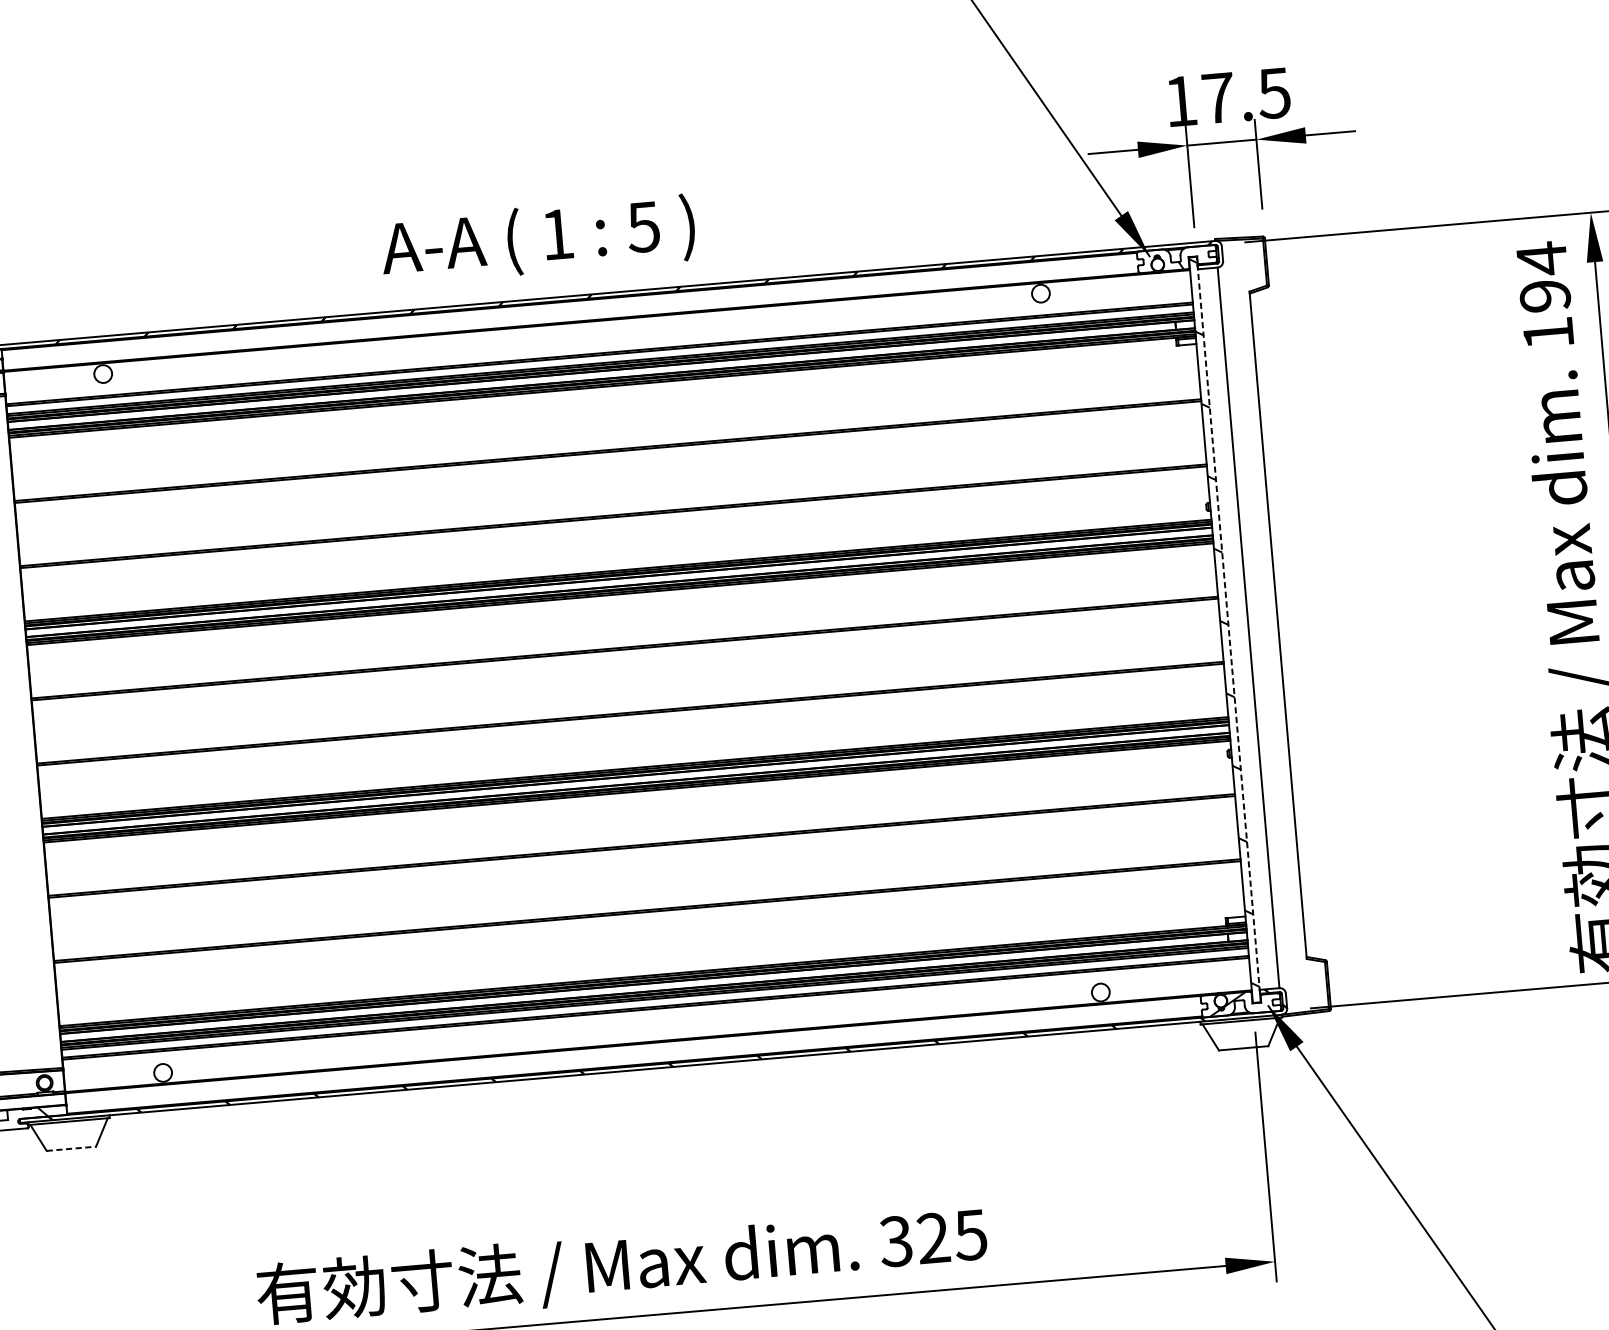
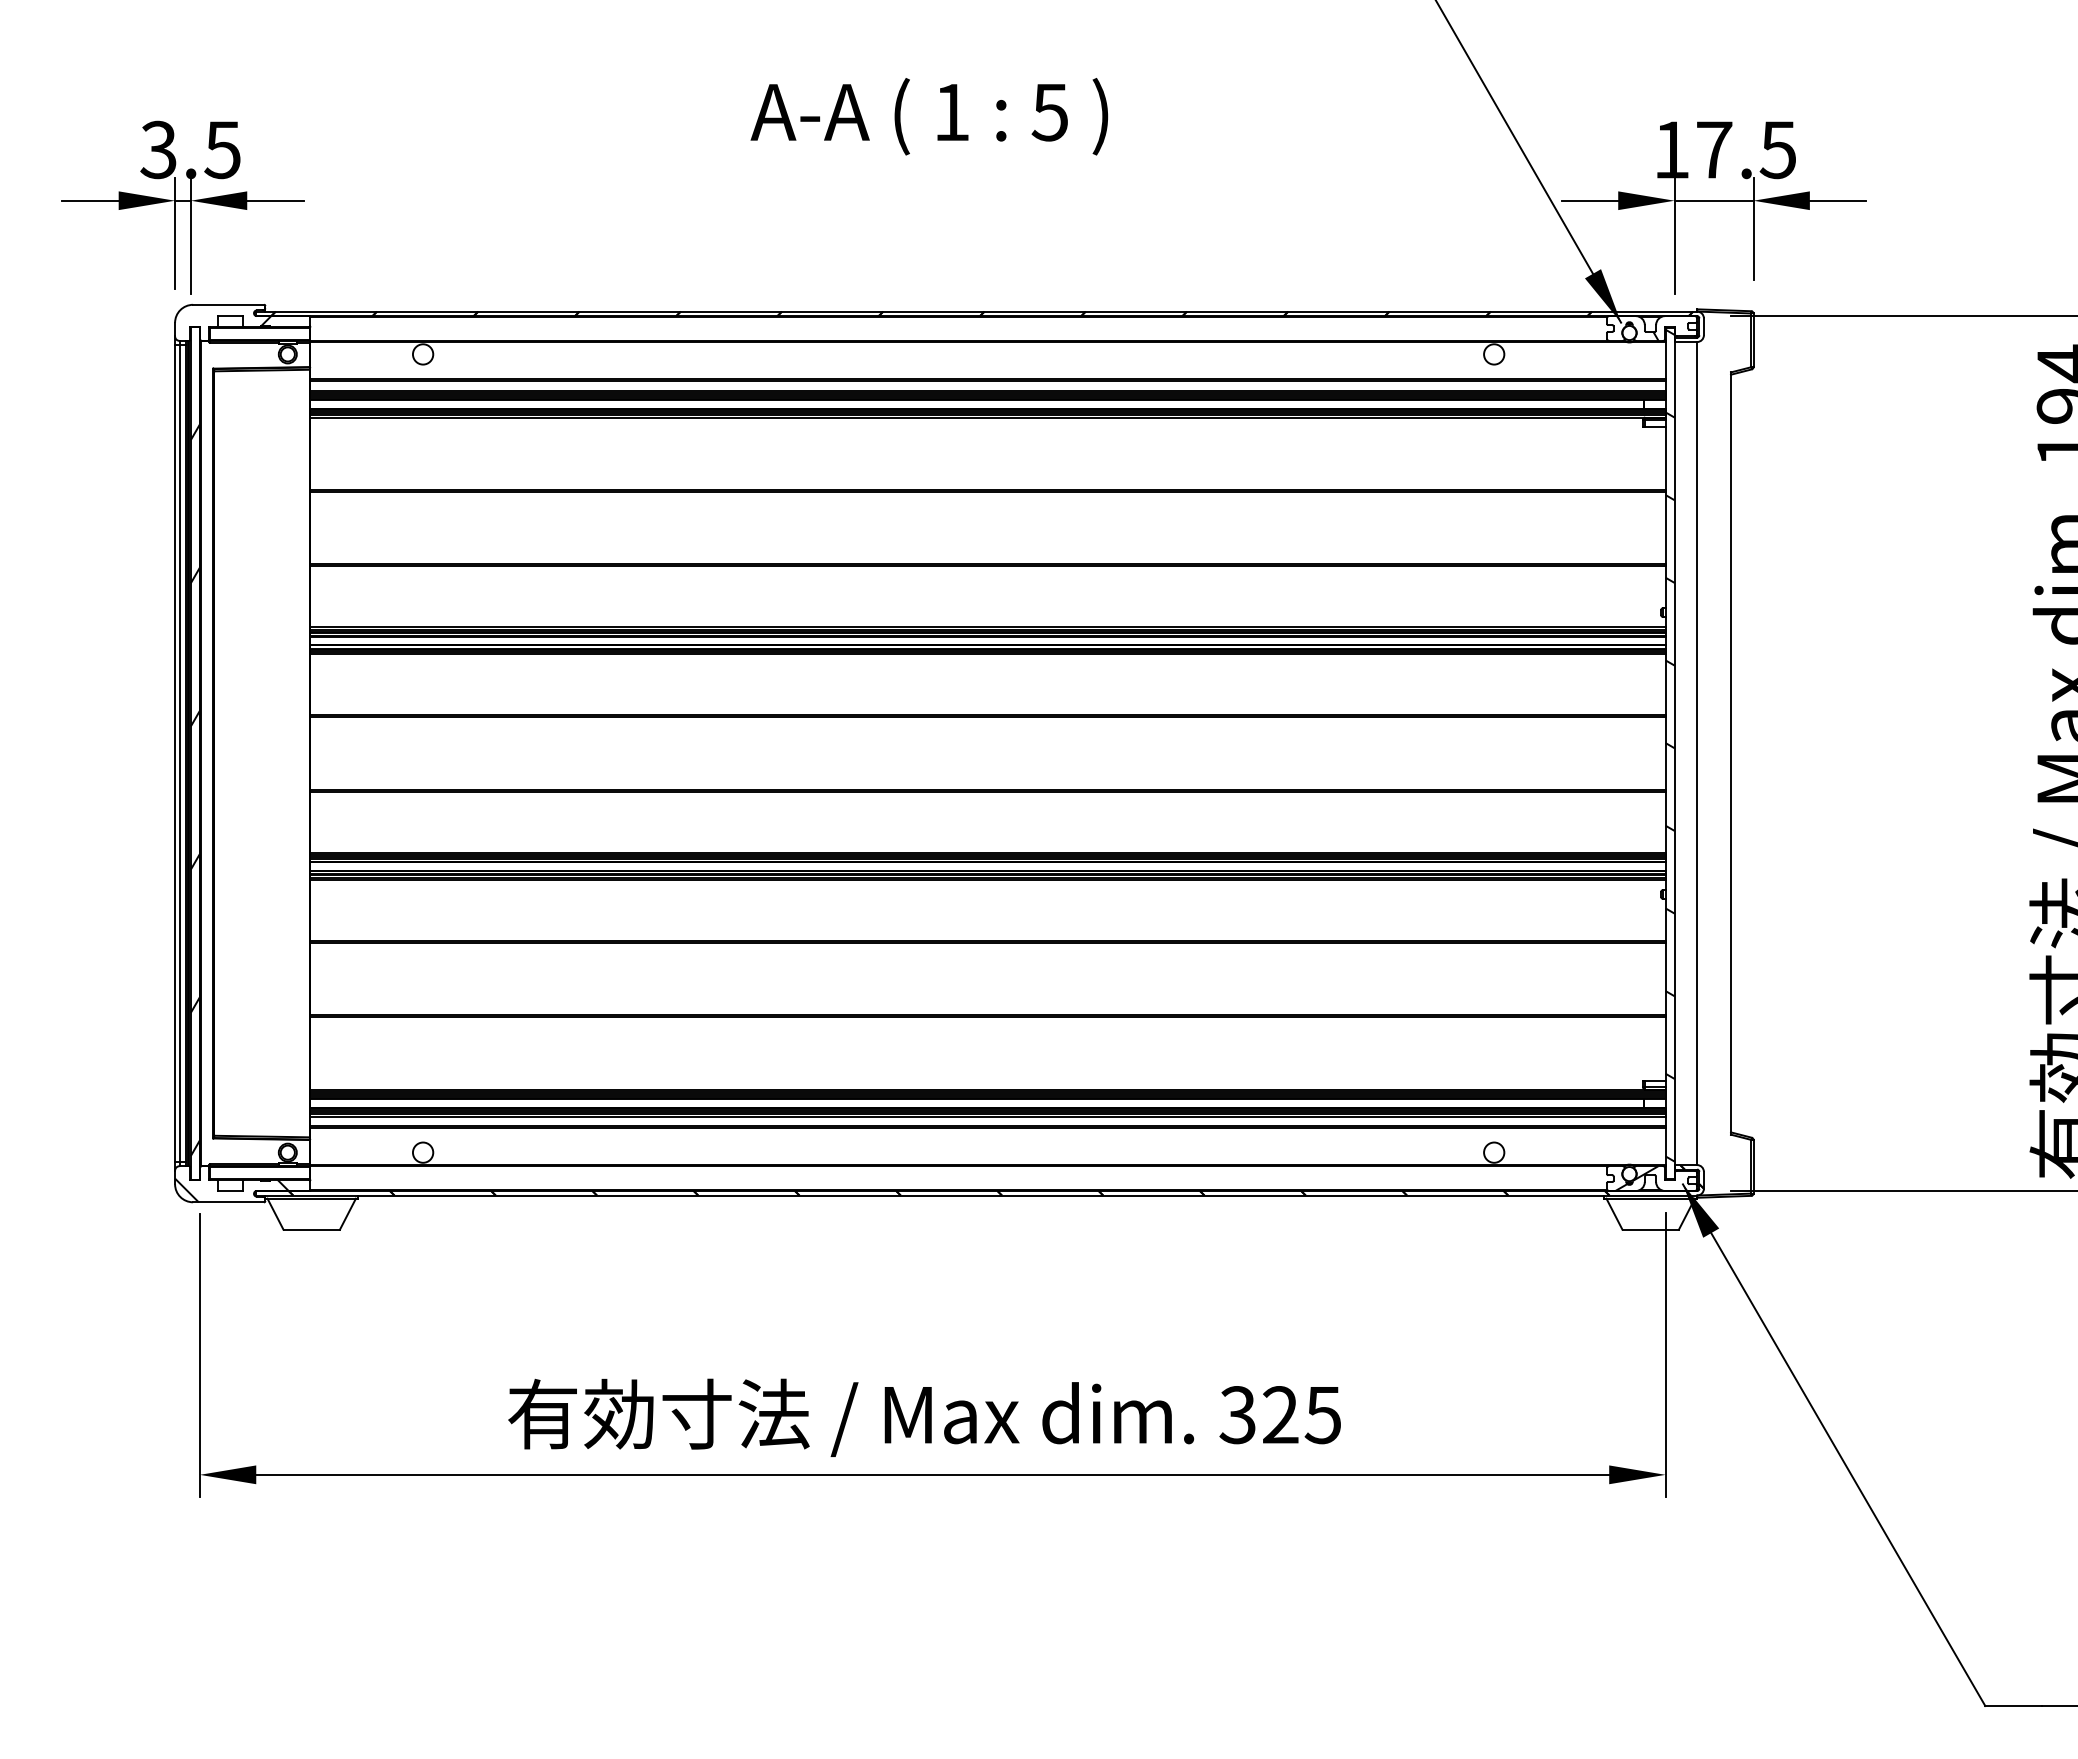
text: (538, 239) -> (929, 116), moved
line: (1228, 629) -> (1674, 753), dashed -> solid
line: (72, 1148) -> (312, 1229), dashed -> solid

